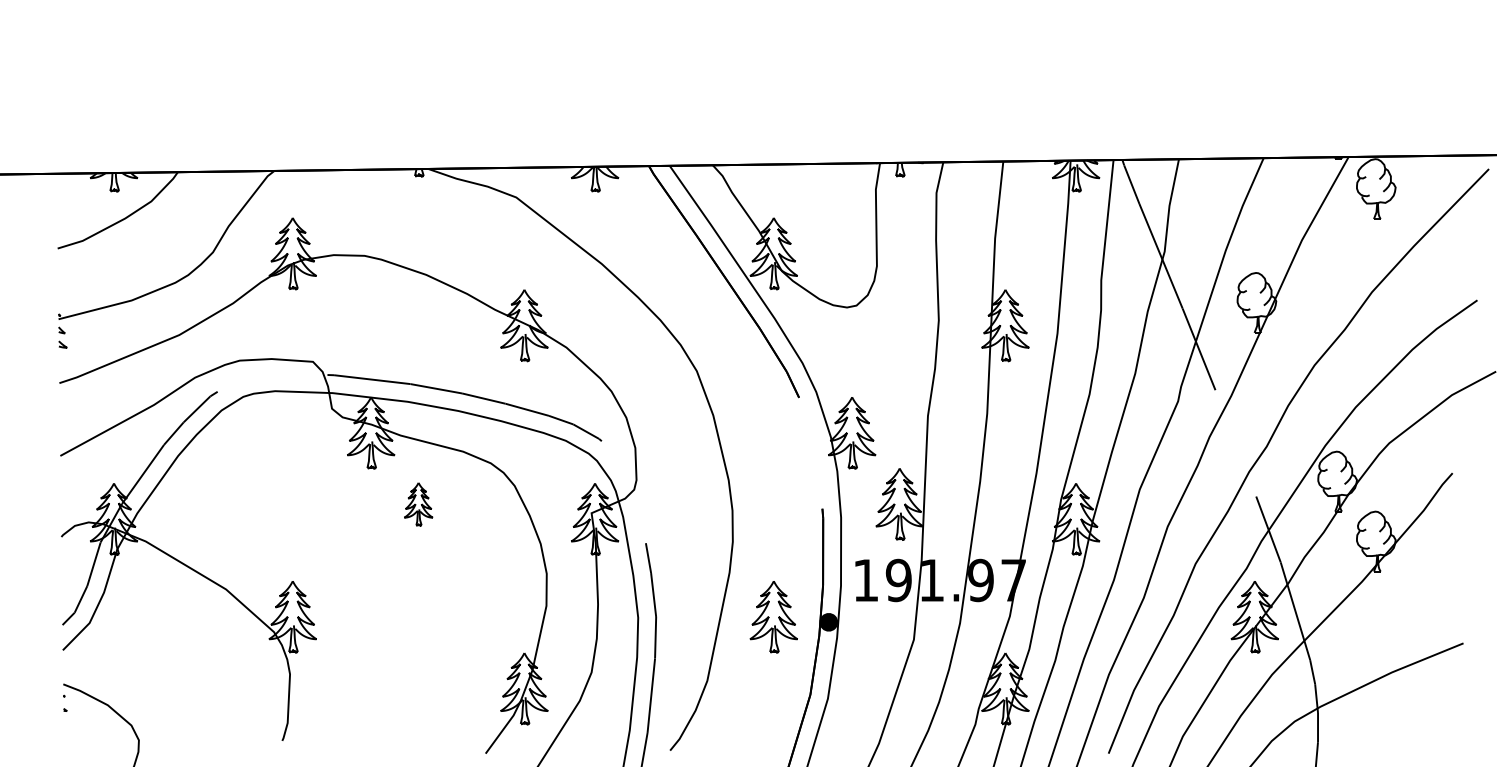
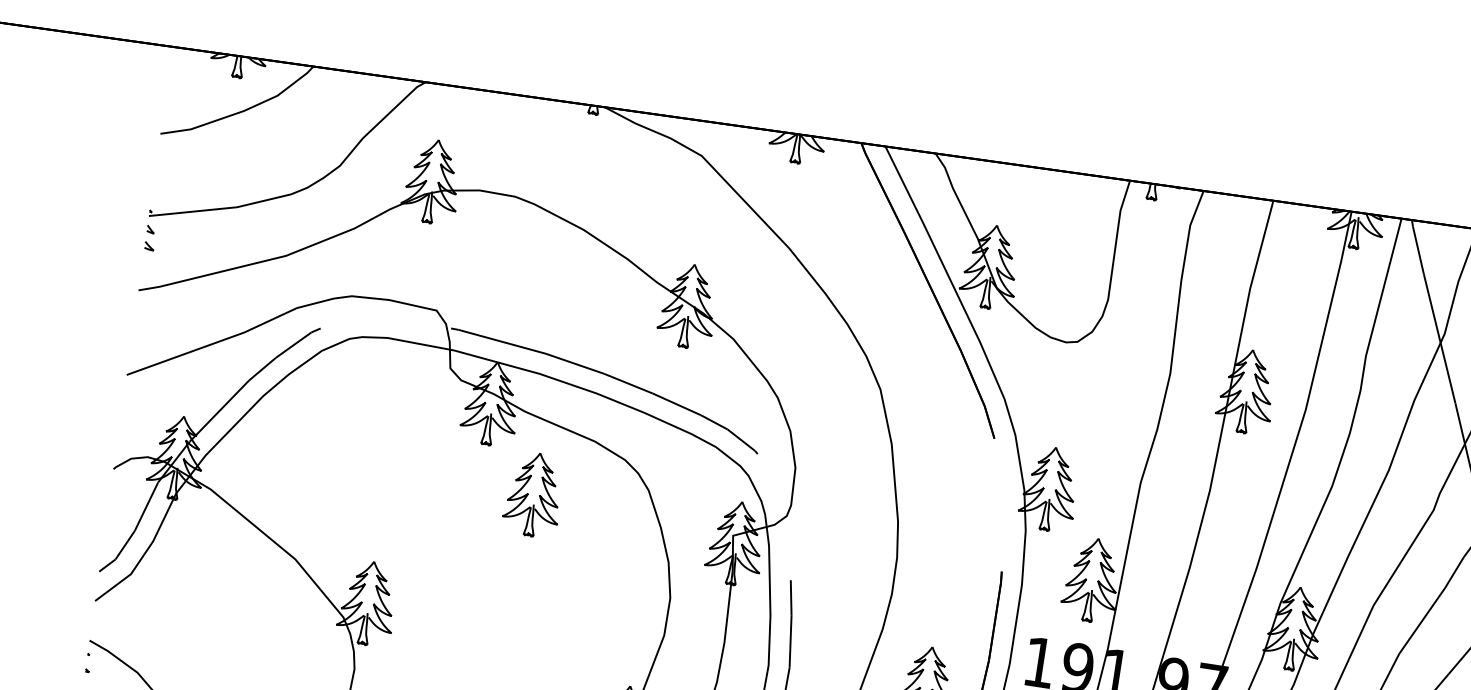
part: (418, 504) -> (533, 494), size x1.67

